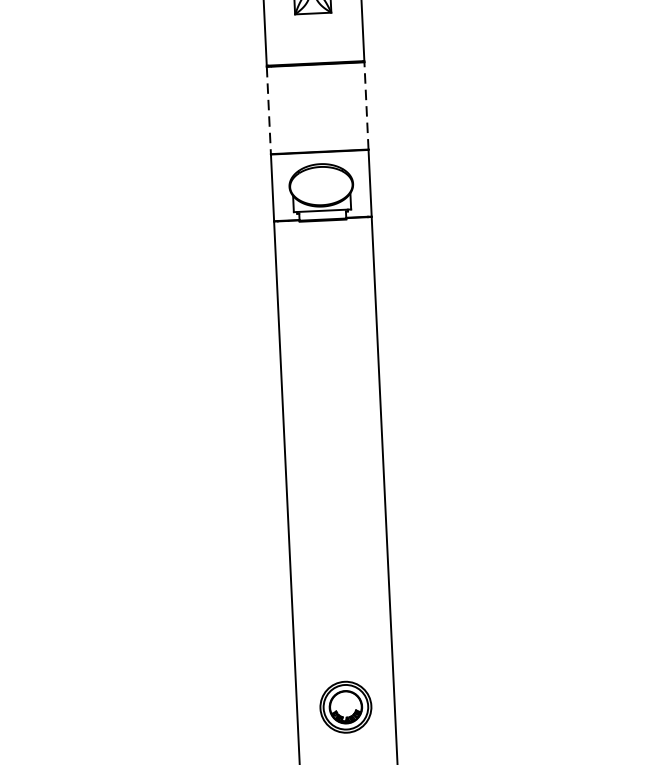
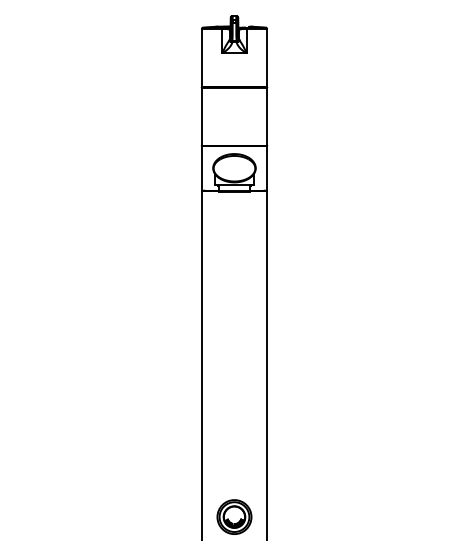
line: (367, 105) -> (267, 116), dashed -> solid
line: (268, 111) -> (201, 117), dashed -> solid

